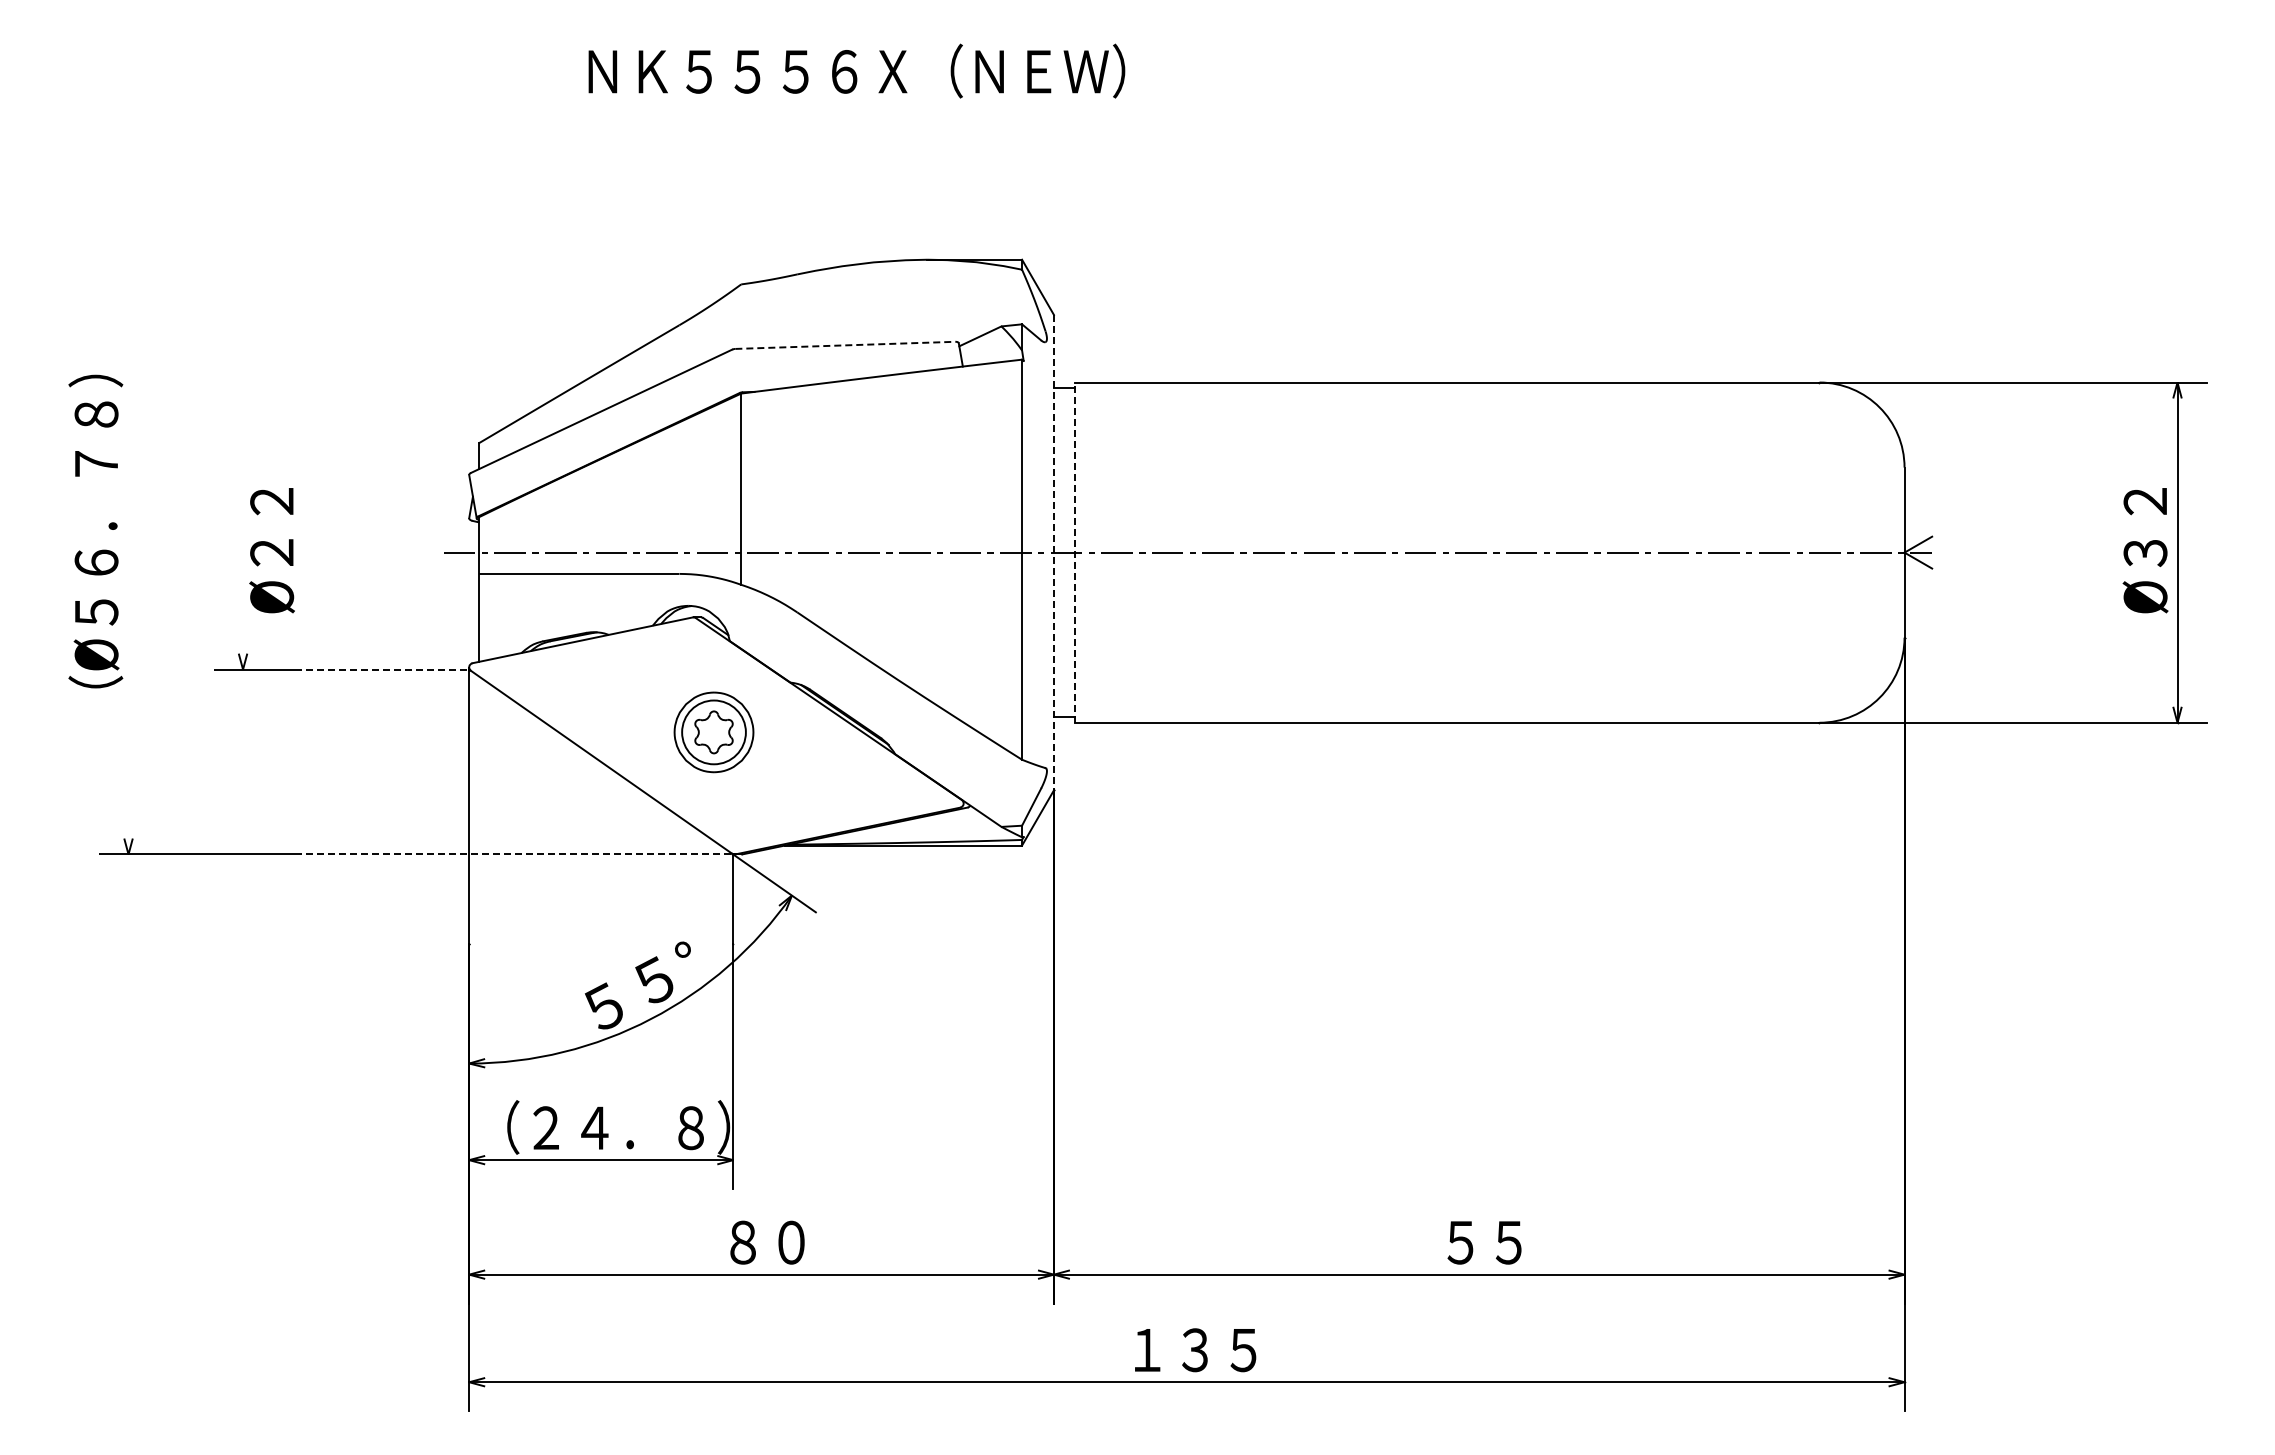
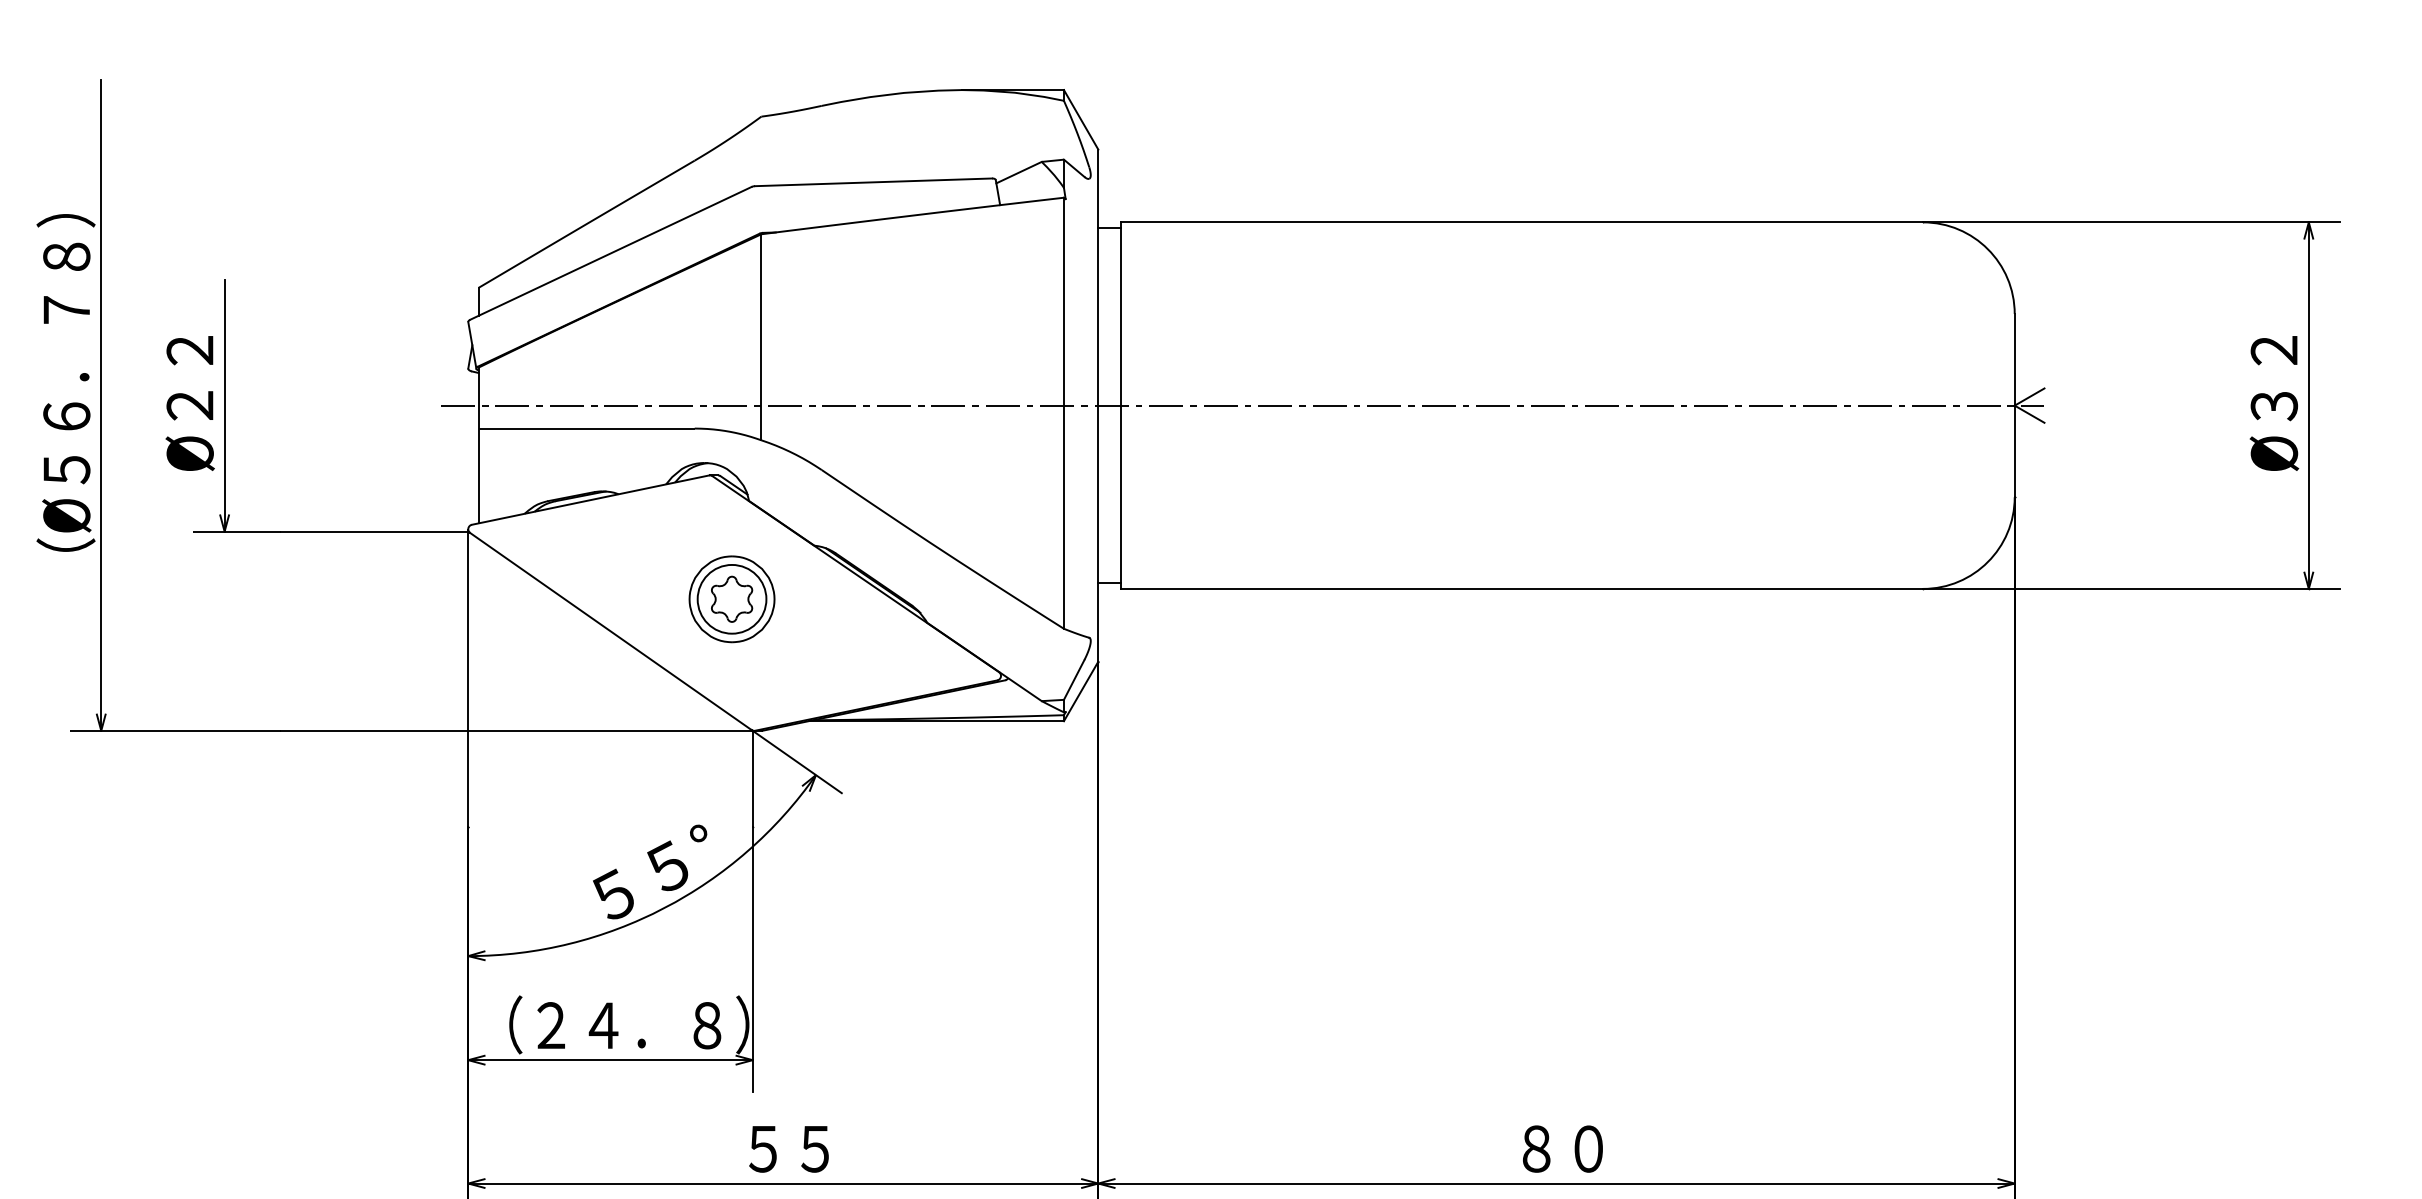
line: (845, 345) -> (873, 182), dashed -> solid
text: (271, 550) -> (189, 403), moved
line: (128, 552) -> (101, 405), added
line: (243, 552) -> (225, 405), added
line: (1053, 552) -> (1097, 405), dashed -> solid
line: (1075, 552) -> (1121, 405), dashed -> solid
line: (382, 669) -> (374, 531), dashed -> solid
line: (514, 854) -> (517, 730), dashed -> solid
text: (766, 1242) -> (788, 1148), ８０ -> ５５
text: (1484, 1242) -> (1562, 1148), ５５ -> ８０

